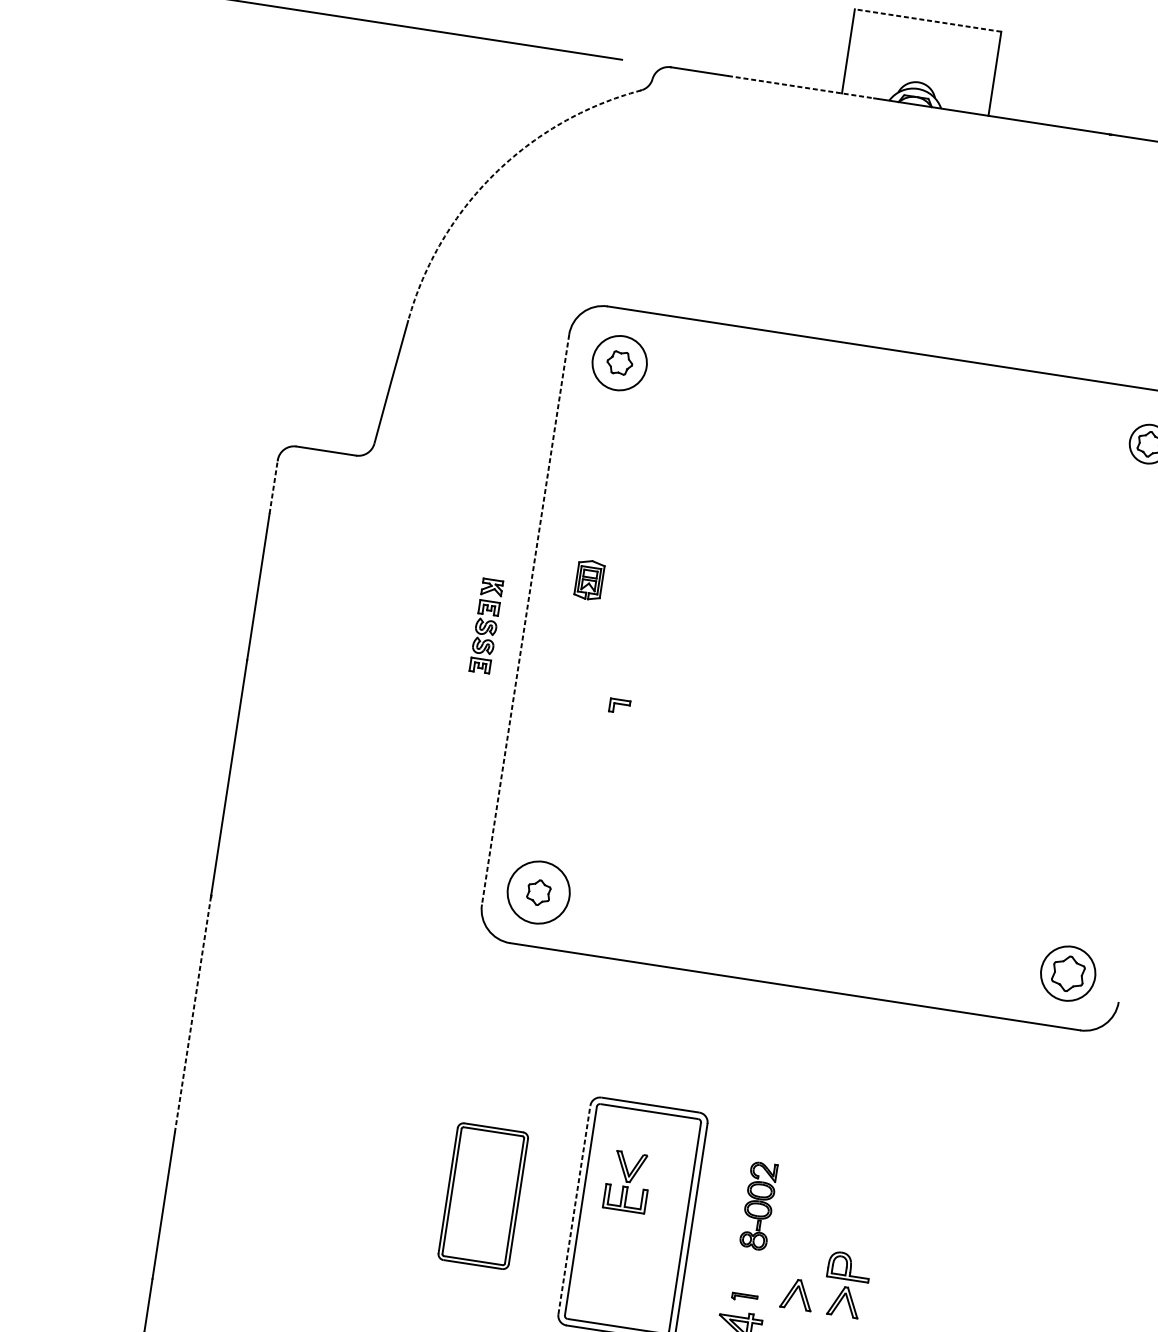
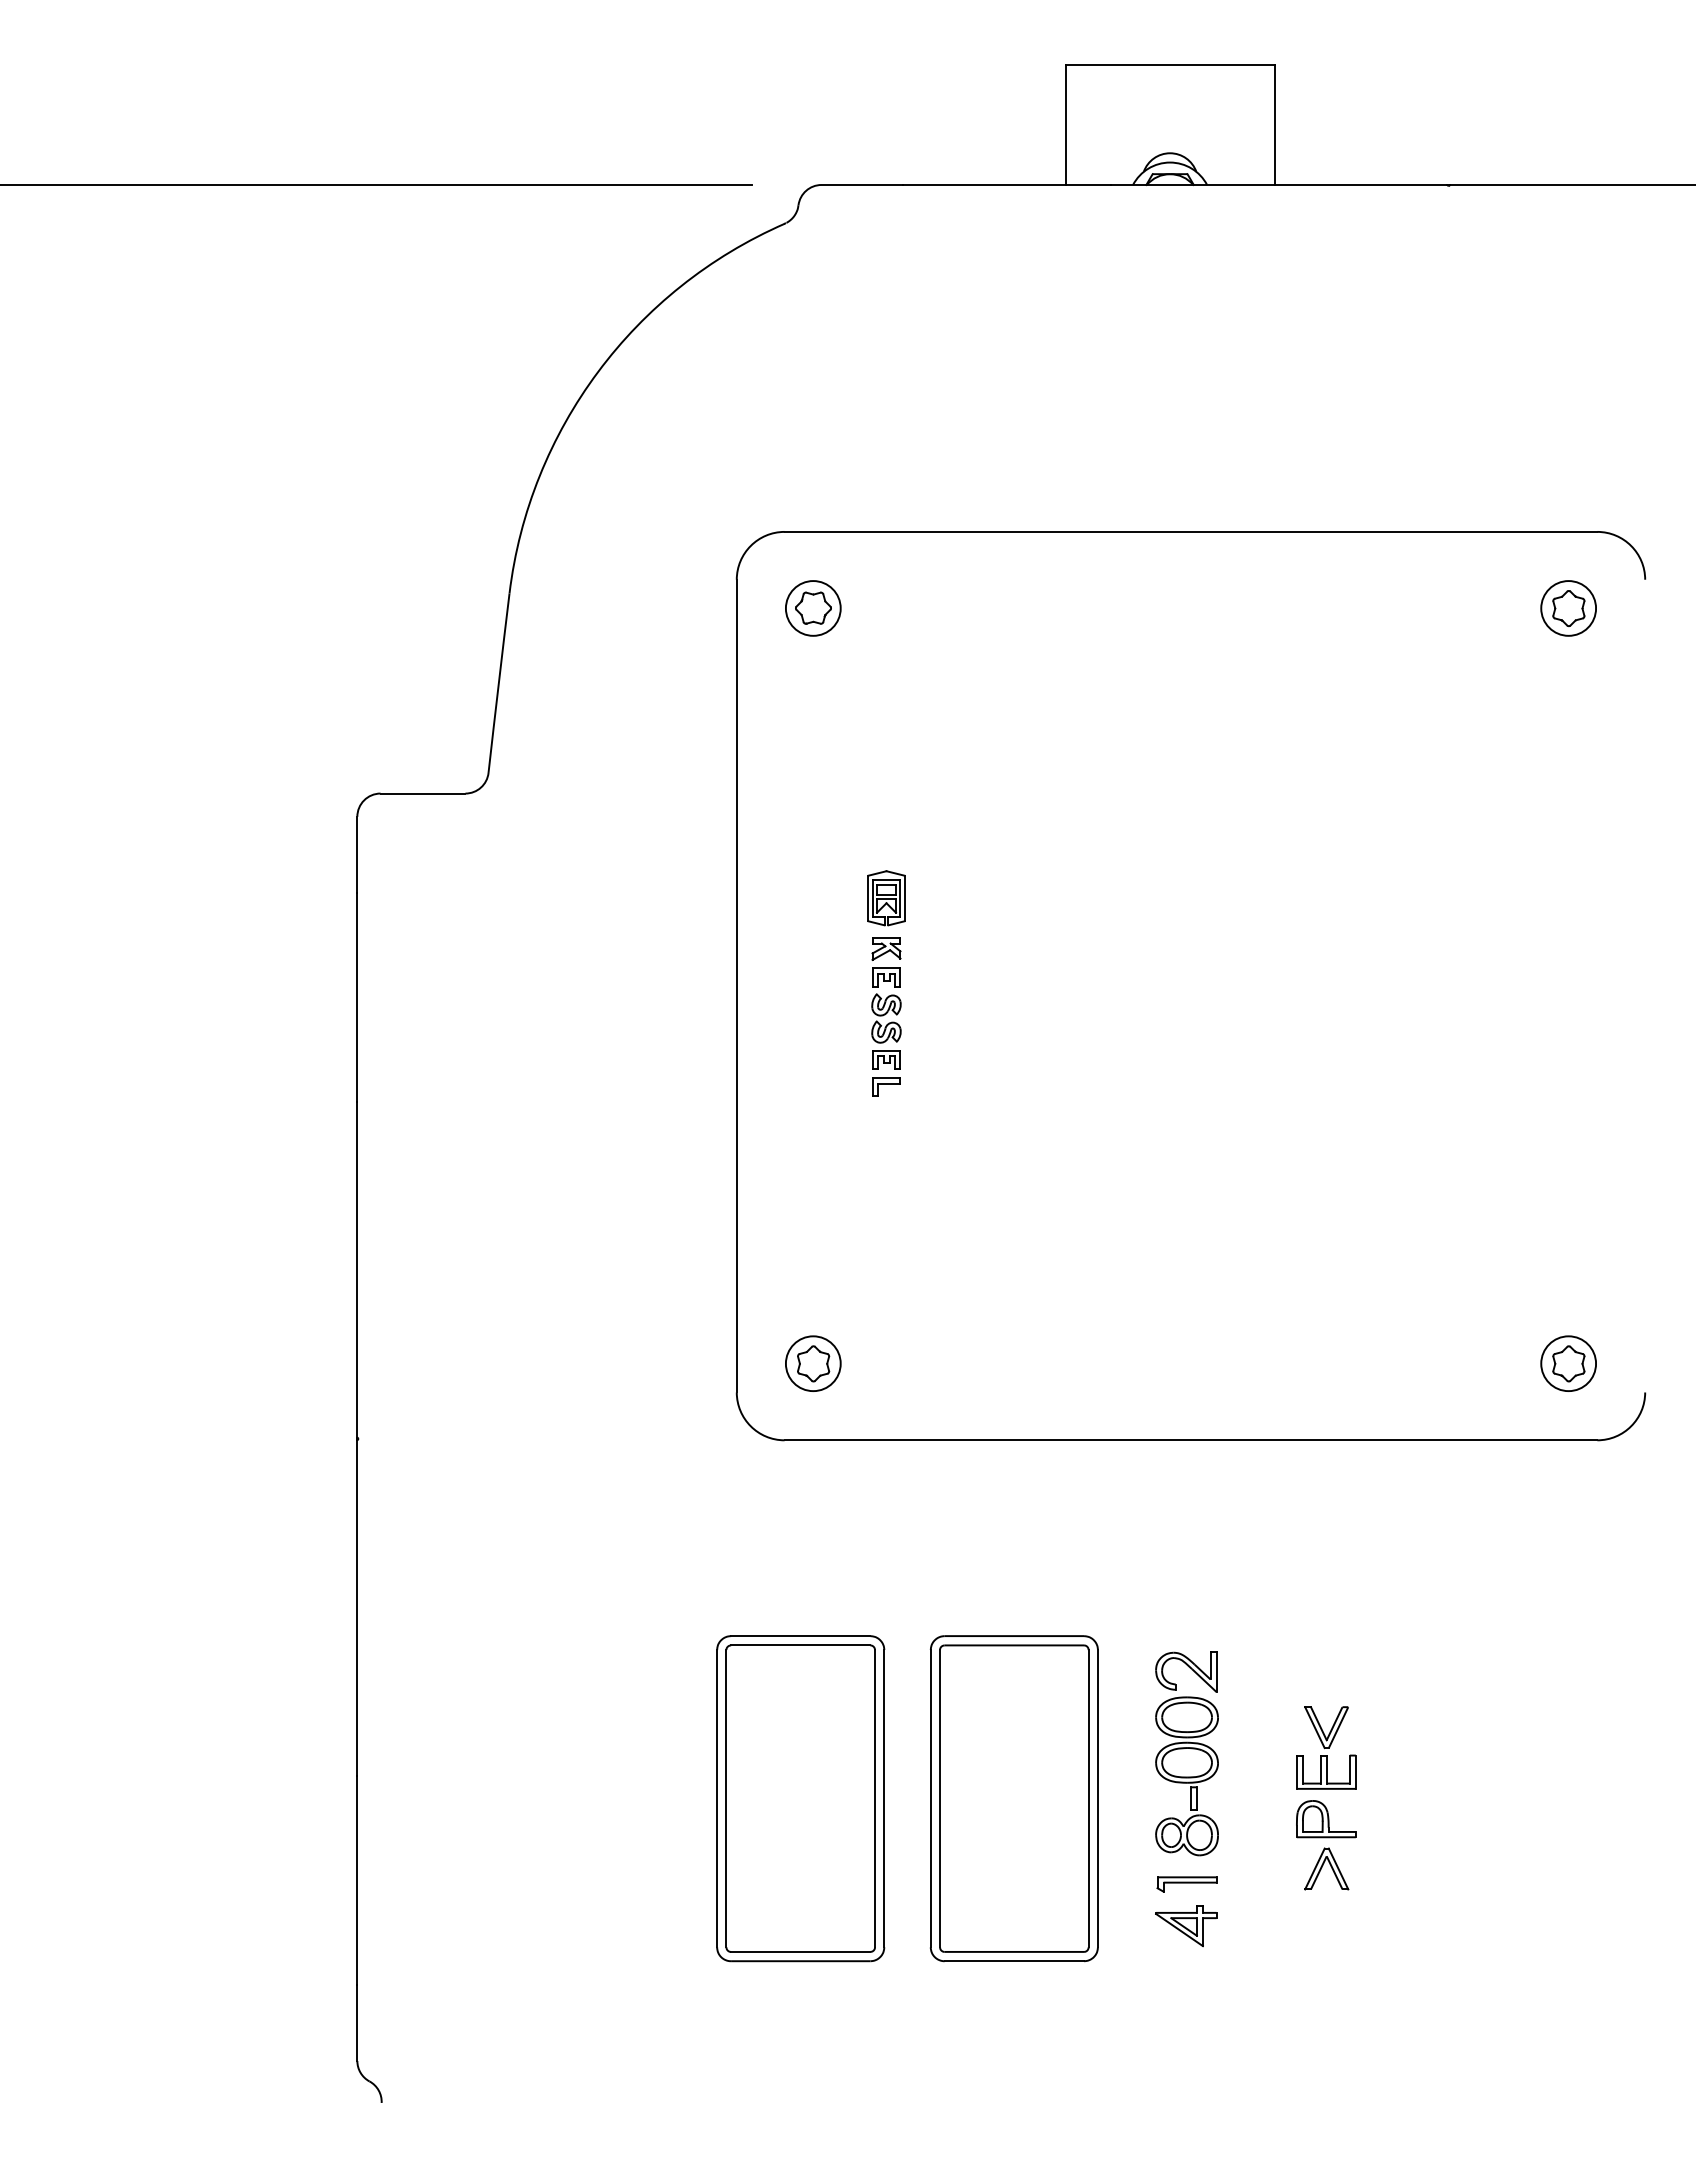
line: (927, 20) -> (1169, 65), dashed -> solid
line: (801, 86) -> (1007, 184), dashed -> solid
arc: (494, 174) -> (598, 372), dashed -> solid
circle: (619, 363) -> (812, 608), size x0.71
line: (273, 486) -> (357, 854), dashed -> solid
part: (589, 580) -> (886, 898), moved
line: (525, 619) -> (736, 986), dashed -> solid
part: (486, 626) -> (886, 1003), moved
circle: (538, 892) -> (812, 1363), size x0.62
part: (1068, 973) -> (1568, 1363), size x0.71
line: (192, 1015) -> (357, 1608), dashed -> solid
part: (628, 1181) -> (1326, 1747), moved
part: (483, 1195) -> (800, 1798), size x1.67
part: (758, 1205) -> (1186, 1753), size x1.67
line: (574, 1209) -> (930, 1798), dashed -> solid
part: (797, 1294) -> (1259, 1868), removed
part: (744, 1297) -> (1186, 1884), size x1.67

